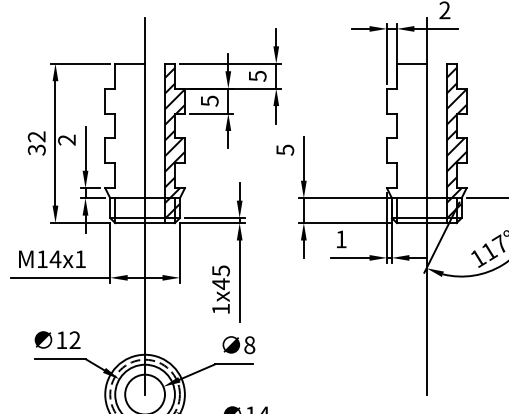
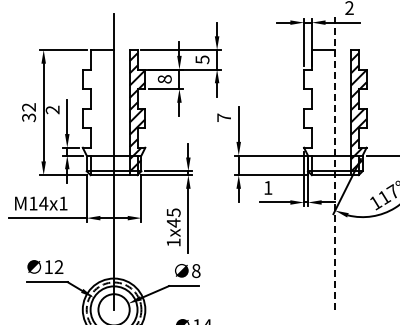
text: (209, 101) -> (164, 79), 5 -> 8
text: (285, 149) -> (224, 117), 5 -> 7
line: (427, 205) -> (335, 161), solid -> dashed

